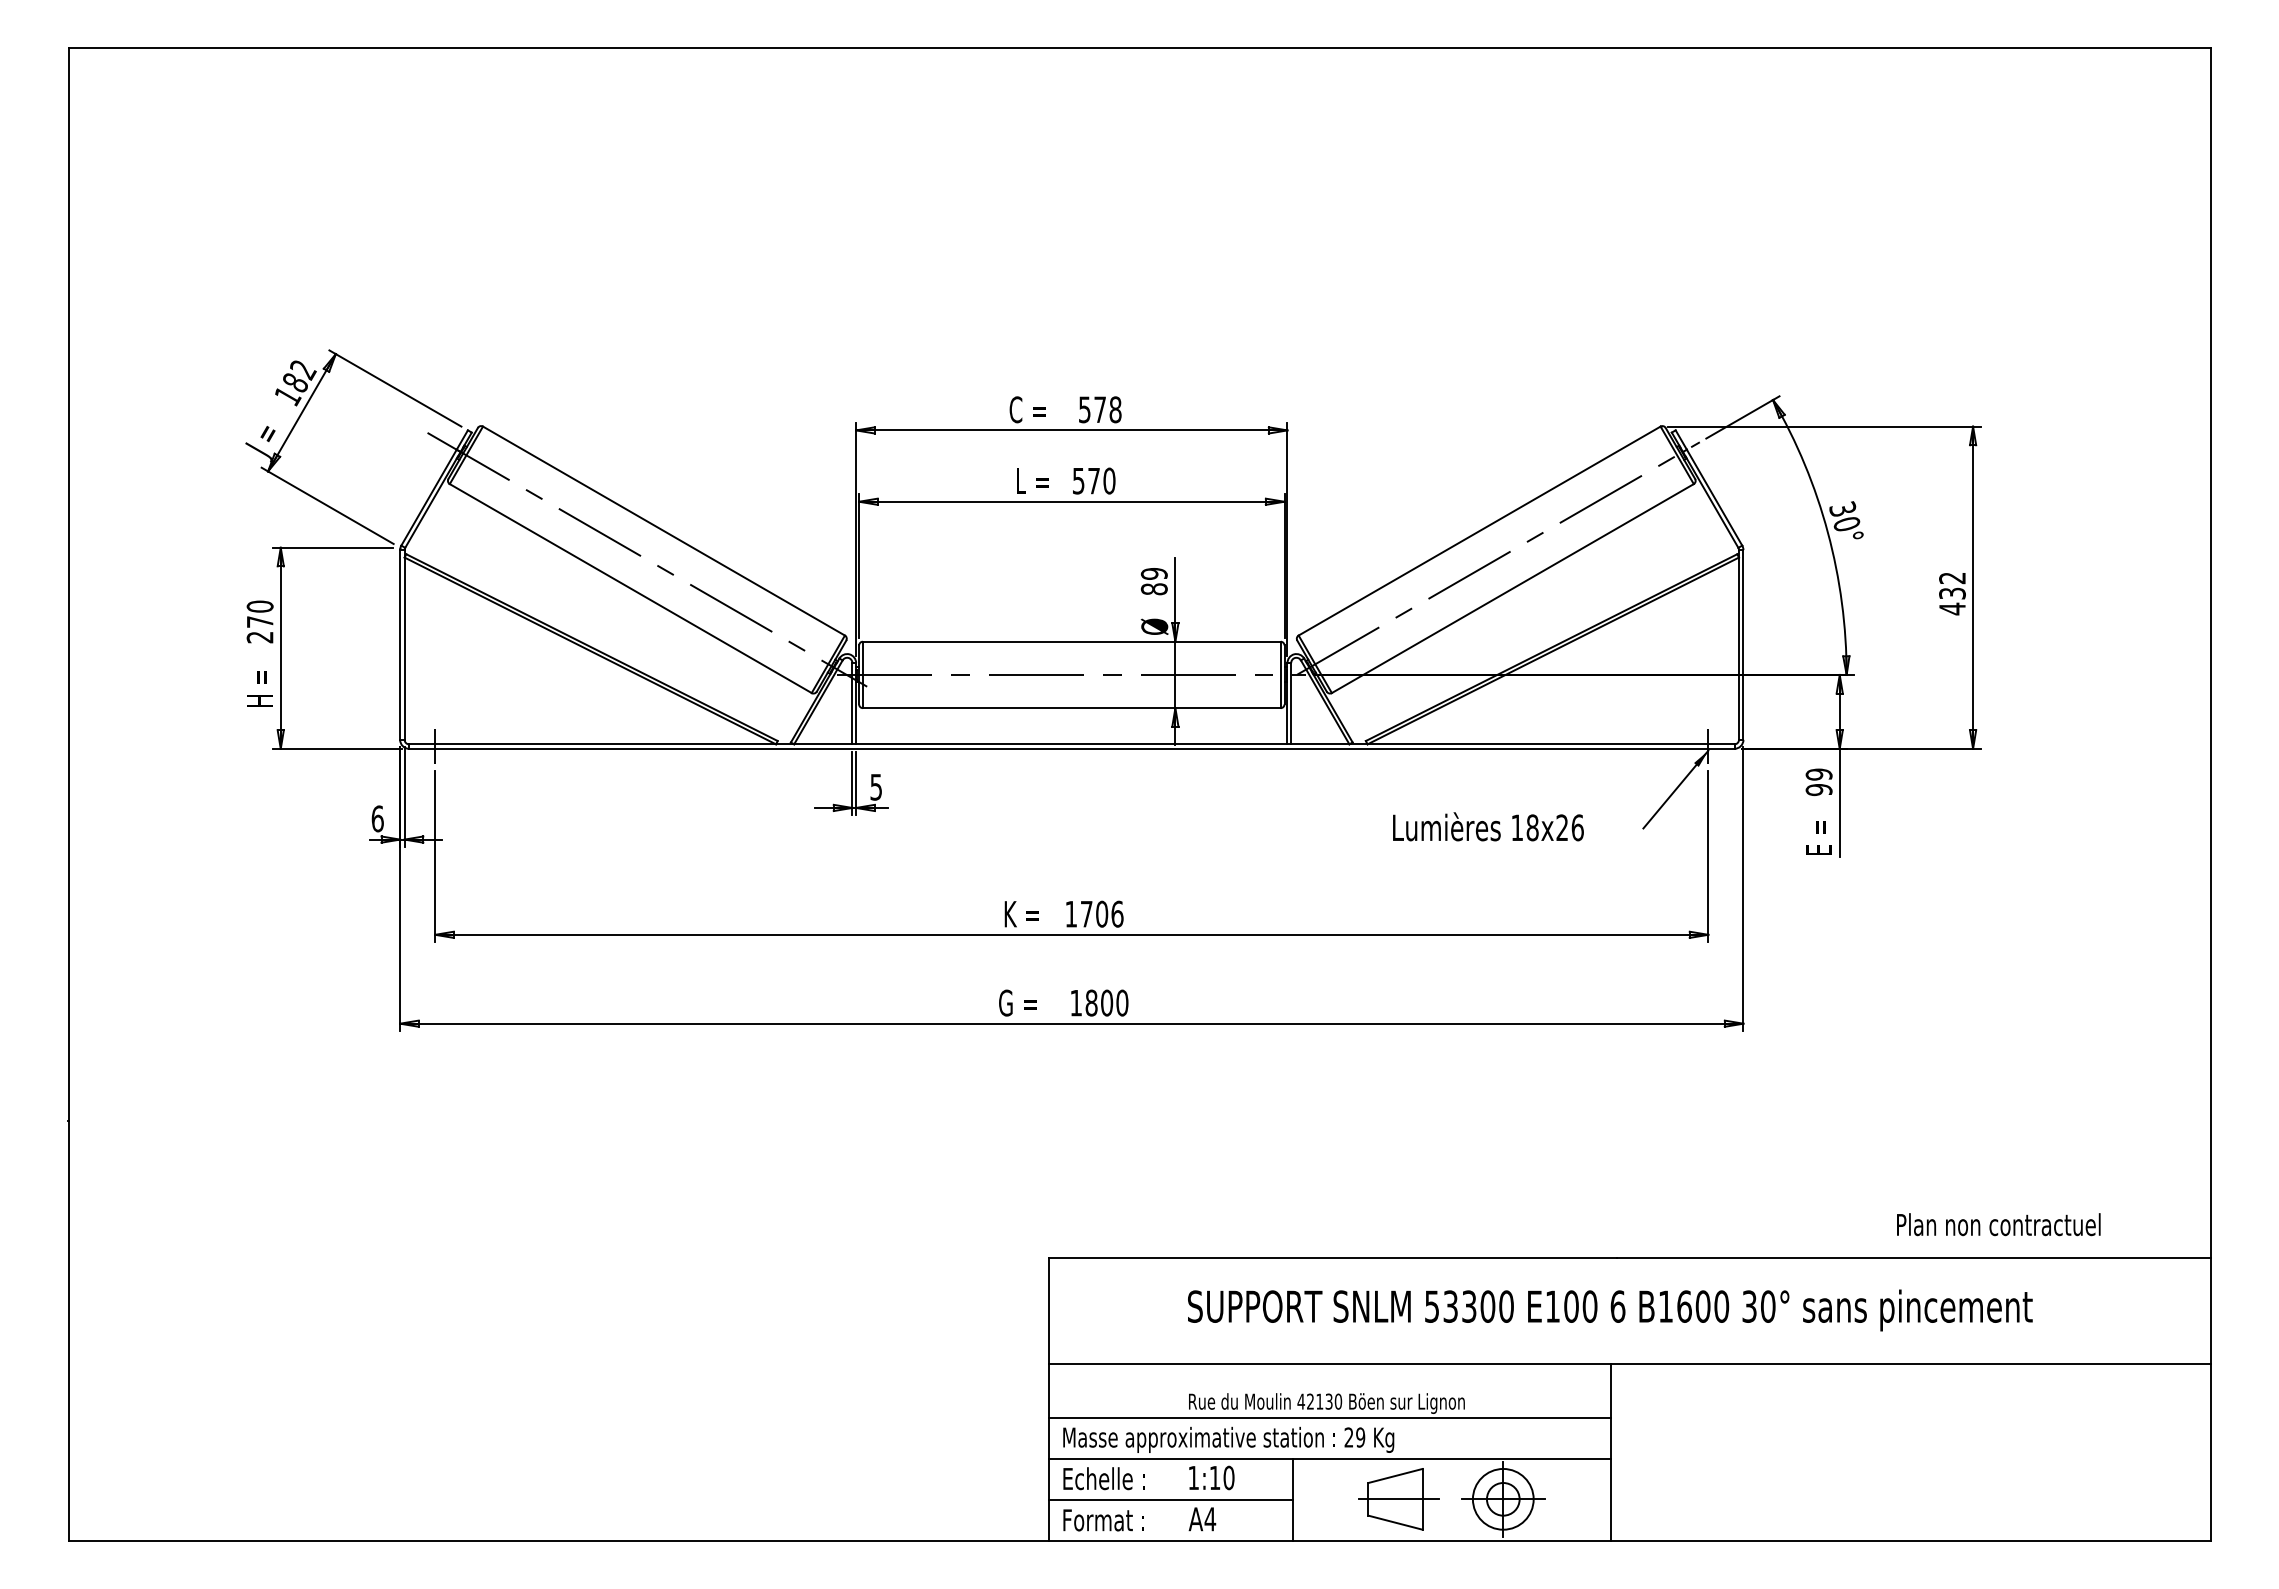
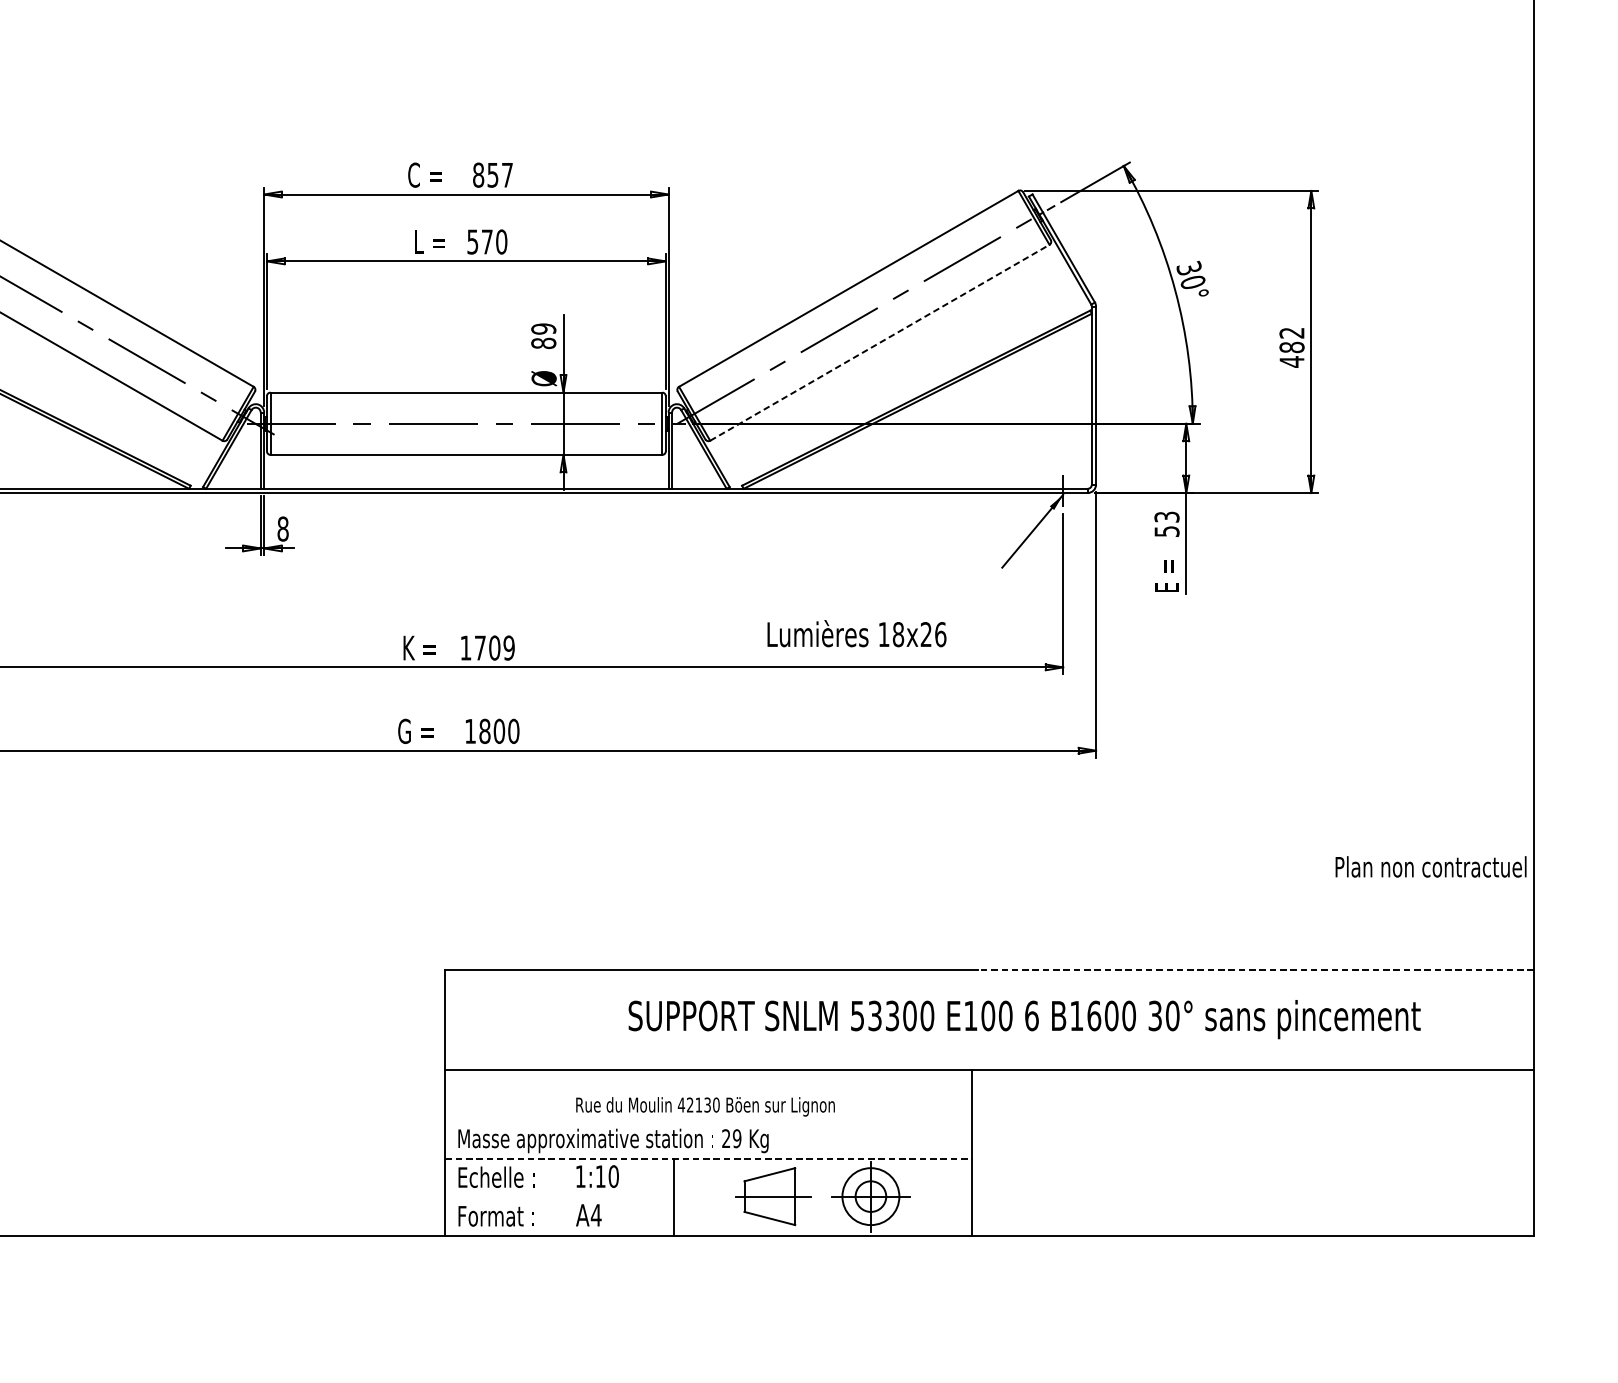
text: (1099, 409) -> (492, 174), 578 -> 857
line: (1512, 588) -> (879, 342), solid -> dashed
text: (1952, 593) -> (1292, 347), 432 -> 482
text: (1818, 782) -> (1166, 524), 99 -> 53
text: (876, 786) -> (283, 528), 5 -> 8
text: (1488, 826) -> (857, 633), moved
text: (1117, 913) -> (509, 647), 1706 -> 1709
text: (1998, 1224) -> (1430, 866), moved
line: (1913, 1257) -> (1255, 969), solid -> dashed
text: (1610, 1310) -> (1024, 1019), moved
line: (1330, 1418) -> (708, 1120), removed
line: (1330, 1459) -> (708, 1159), solid -> dashed
line: (1170, 1500) -> (558, 1197), removed

